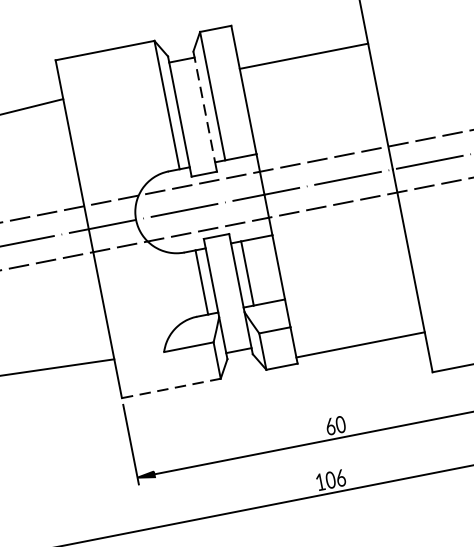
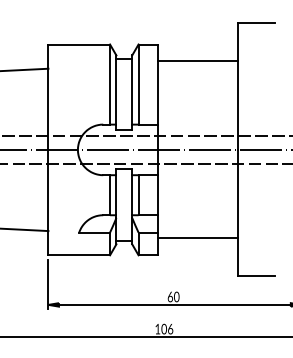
line: (304, 56) -> (198, 61), moved
line: (204, 107) -> (132, 90), dashed -> solid
line: (361, 344) -> (198, 238), moved
line: (171, 388) -> (79, 255), dashed -> solid

